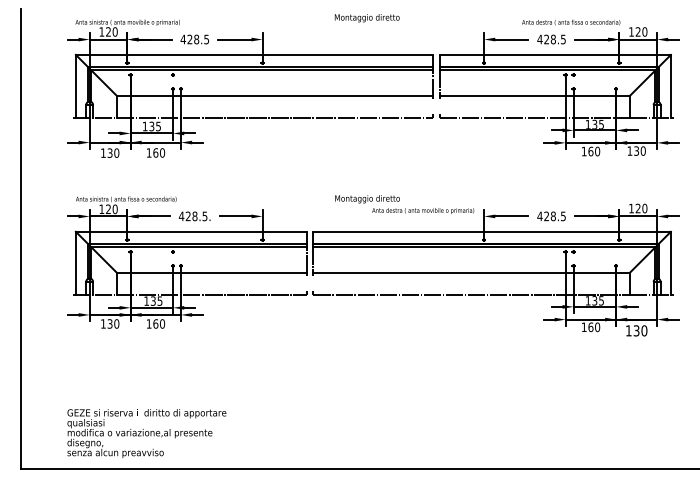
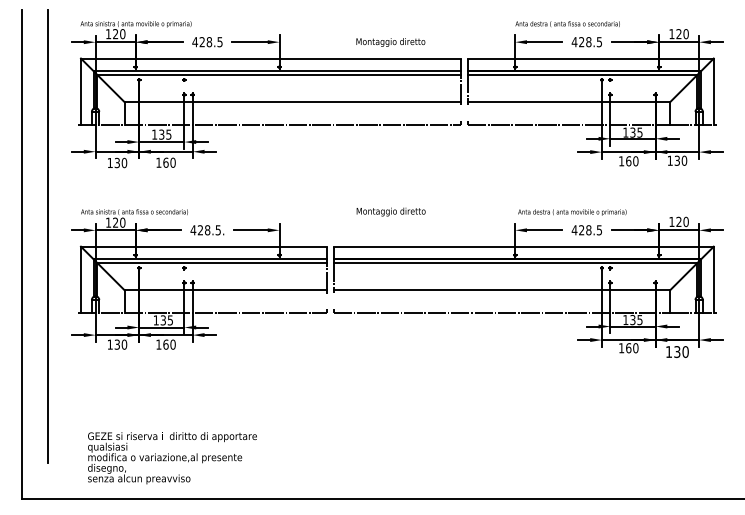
text: (366, 18) -> (390, 42), moved
text: (570, 21) -> (567, 23), moved
text: (423, 210) -> (572, 212), moved
line: (44, 222) -> (47, 236), added
text: (146, 433) -> (172, 458), moved

